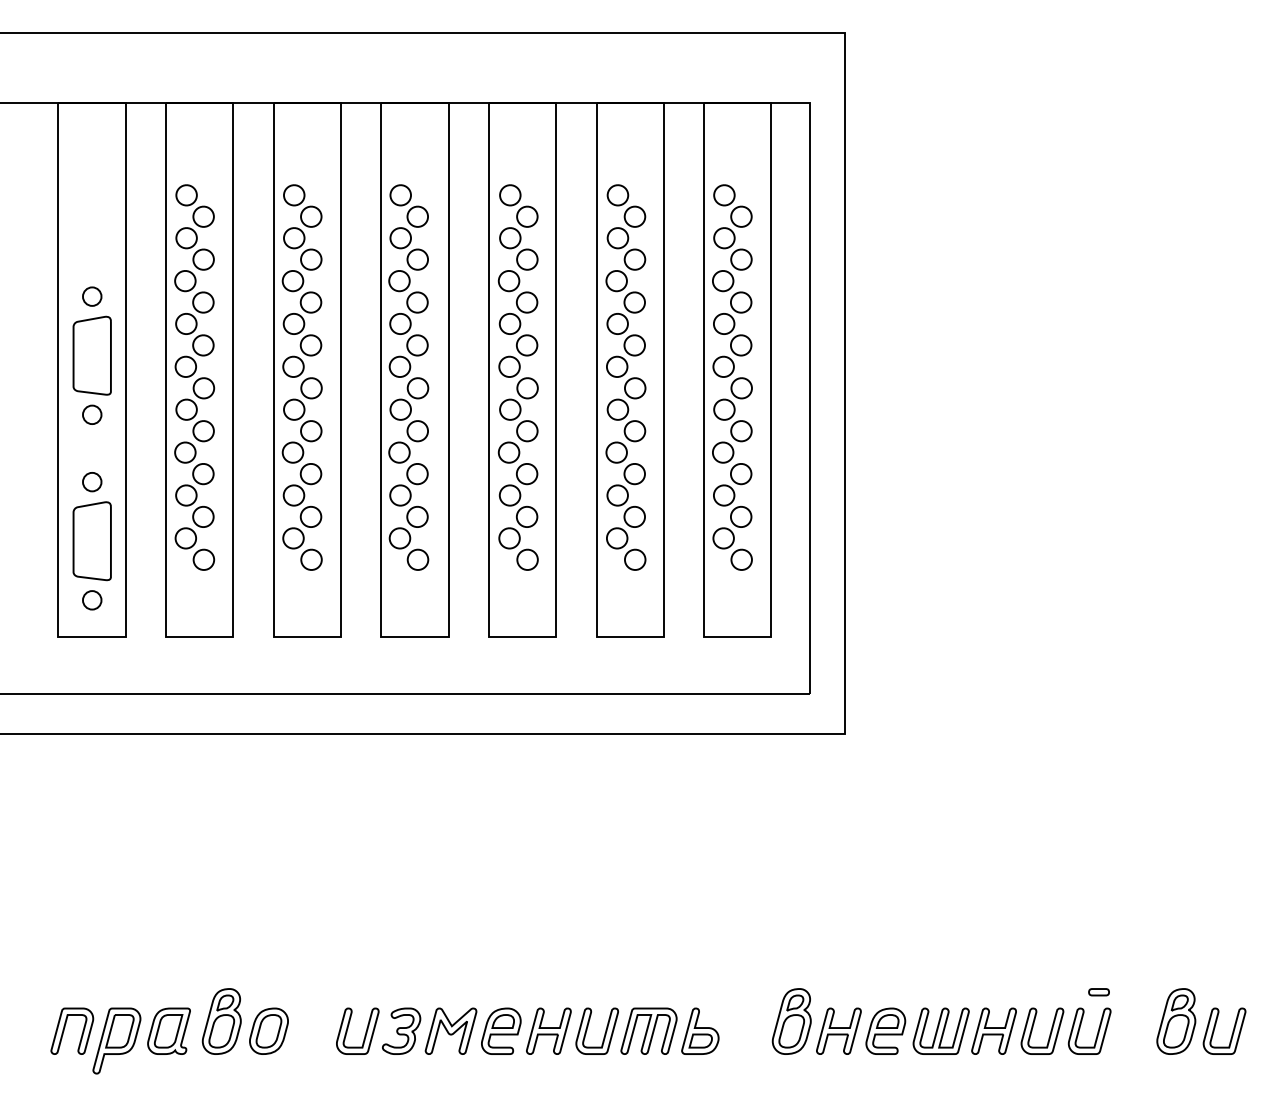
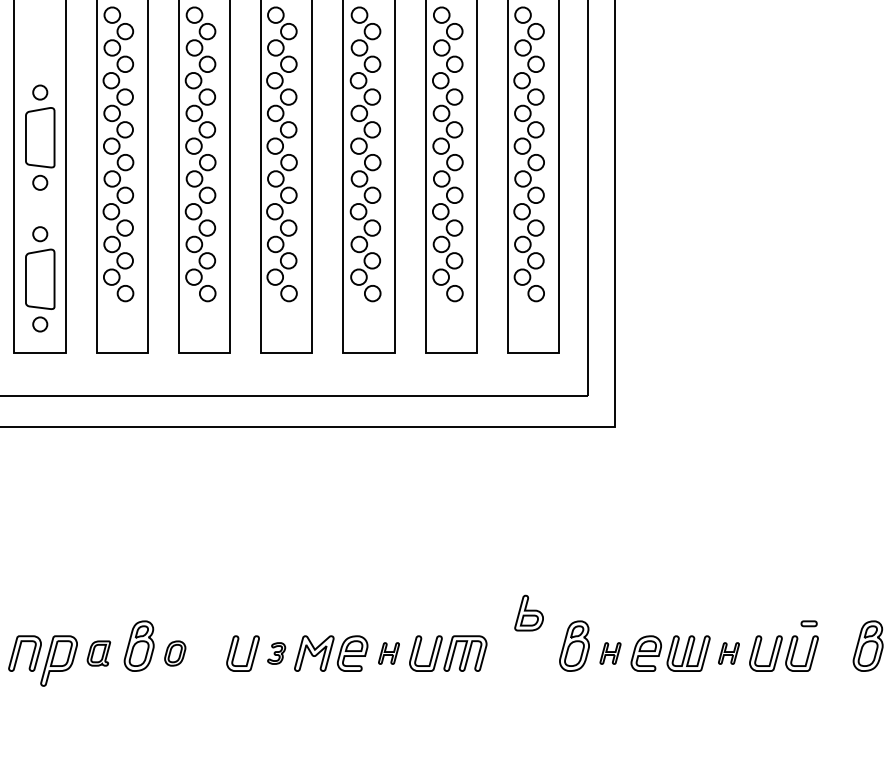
part: (168, 1030) -> (98, 653), size x0.7
part: (268, 1030) -> (174, 653), size x0.7
part: (401, 1030) -> (276, 653), size x0.6
part: (548, 1030) -> (388, 653), size x0.6
part: (700, 1030) -> (529, 612), moved
part: (838, 1030) -> (610, 653), size x0.6
part: (993, 1030) -> (728, 653), size x0.6

